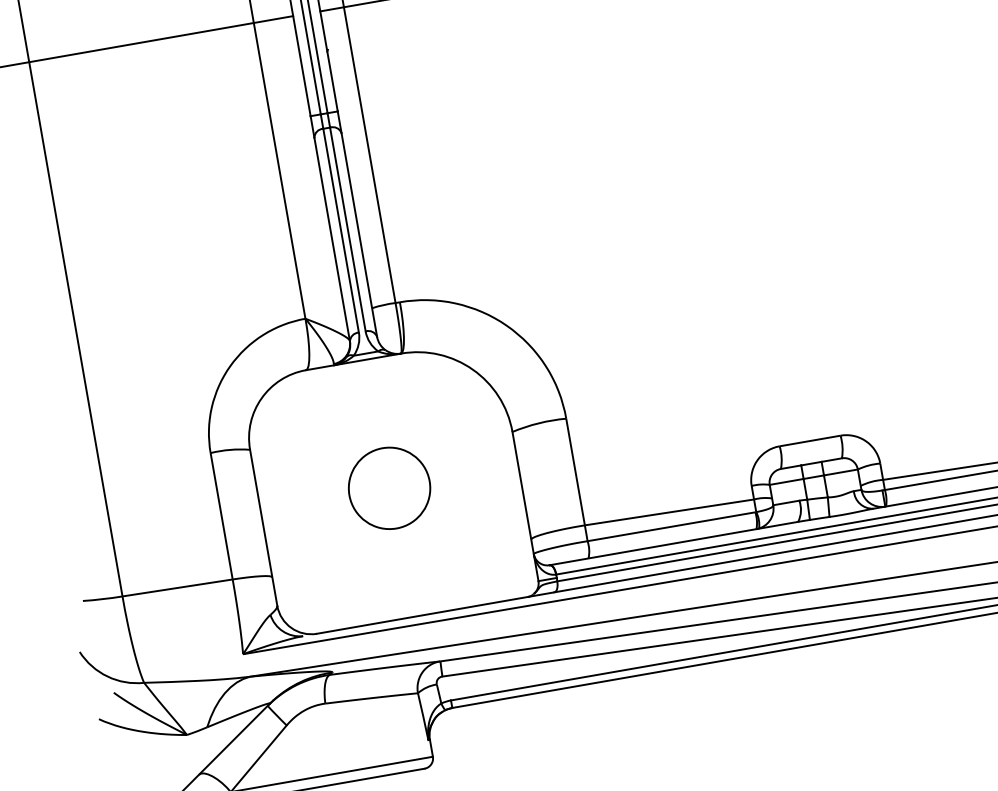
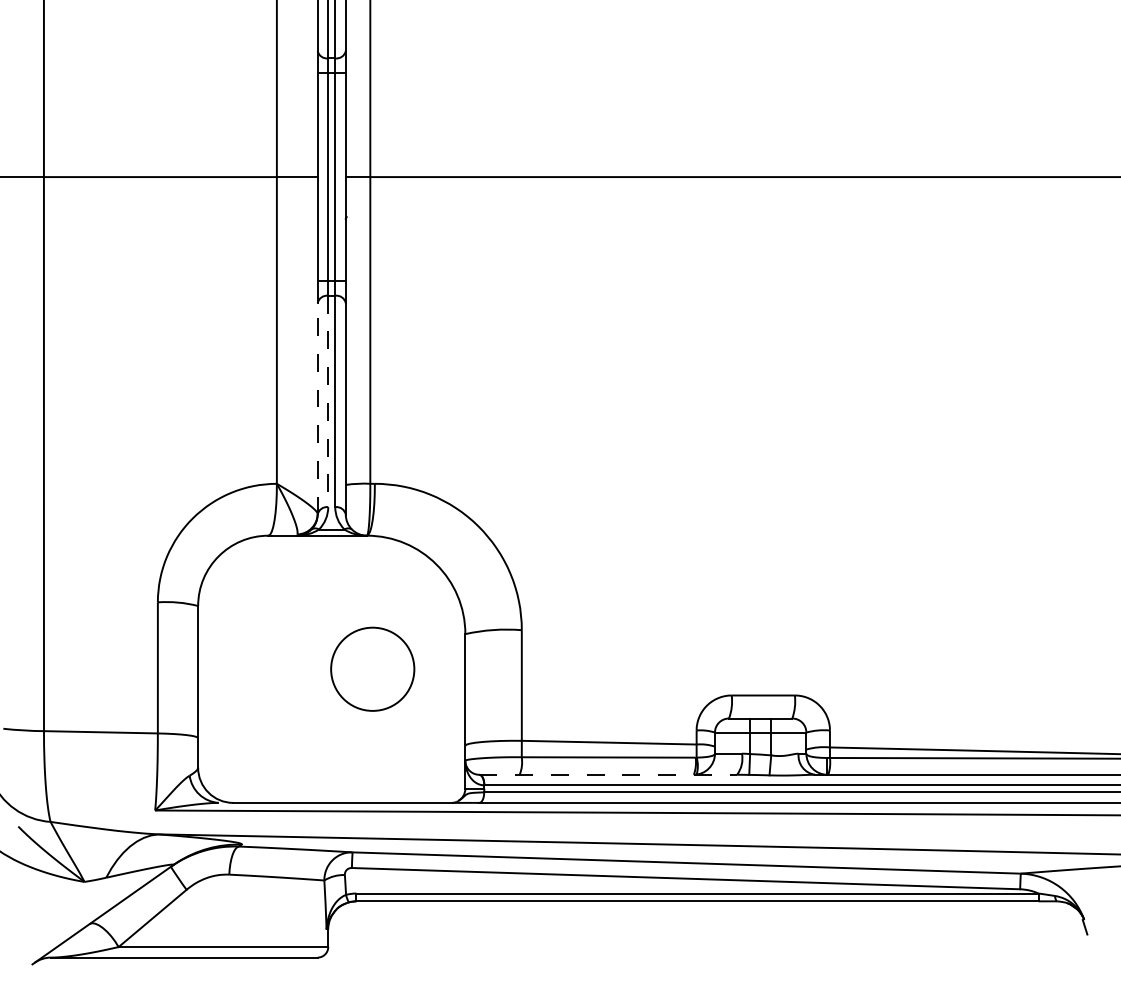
line: (341, 230) -> (328, 401), solid -> dashed
line: (331, 239) -> (317, 408), solid -> dashed
circle: (389, 487) -> (372, 668), moved
line: (674, 543) -> (608, 774), solid -> dashed

